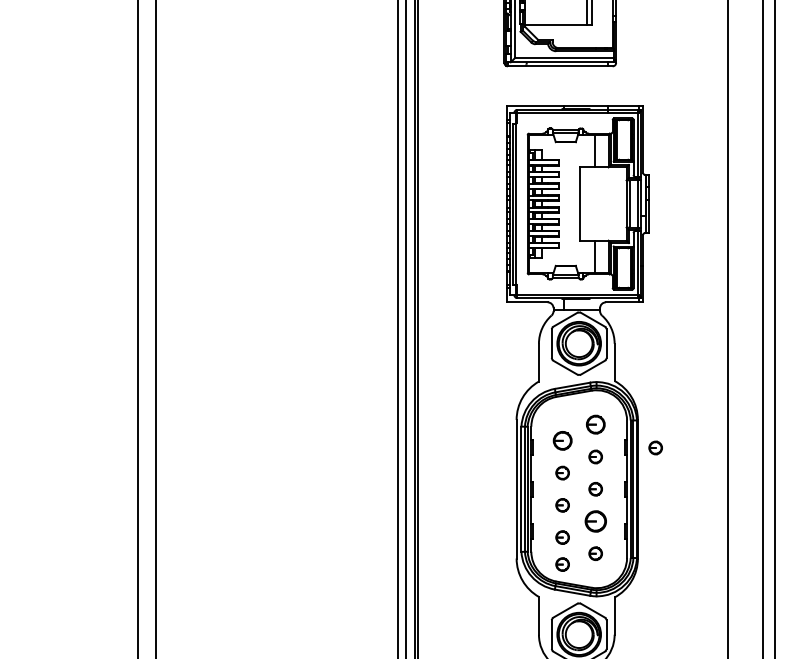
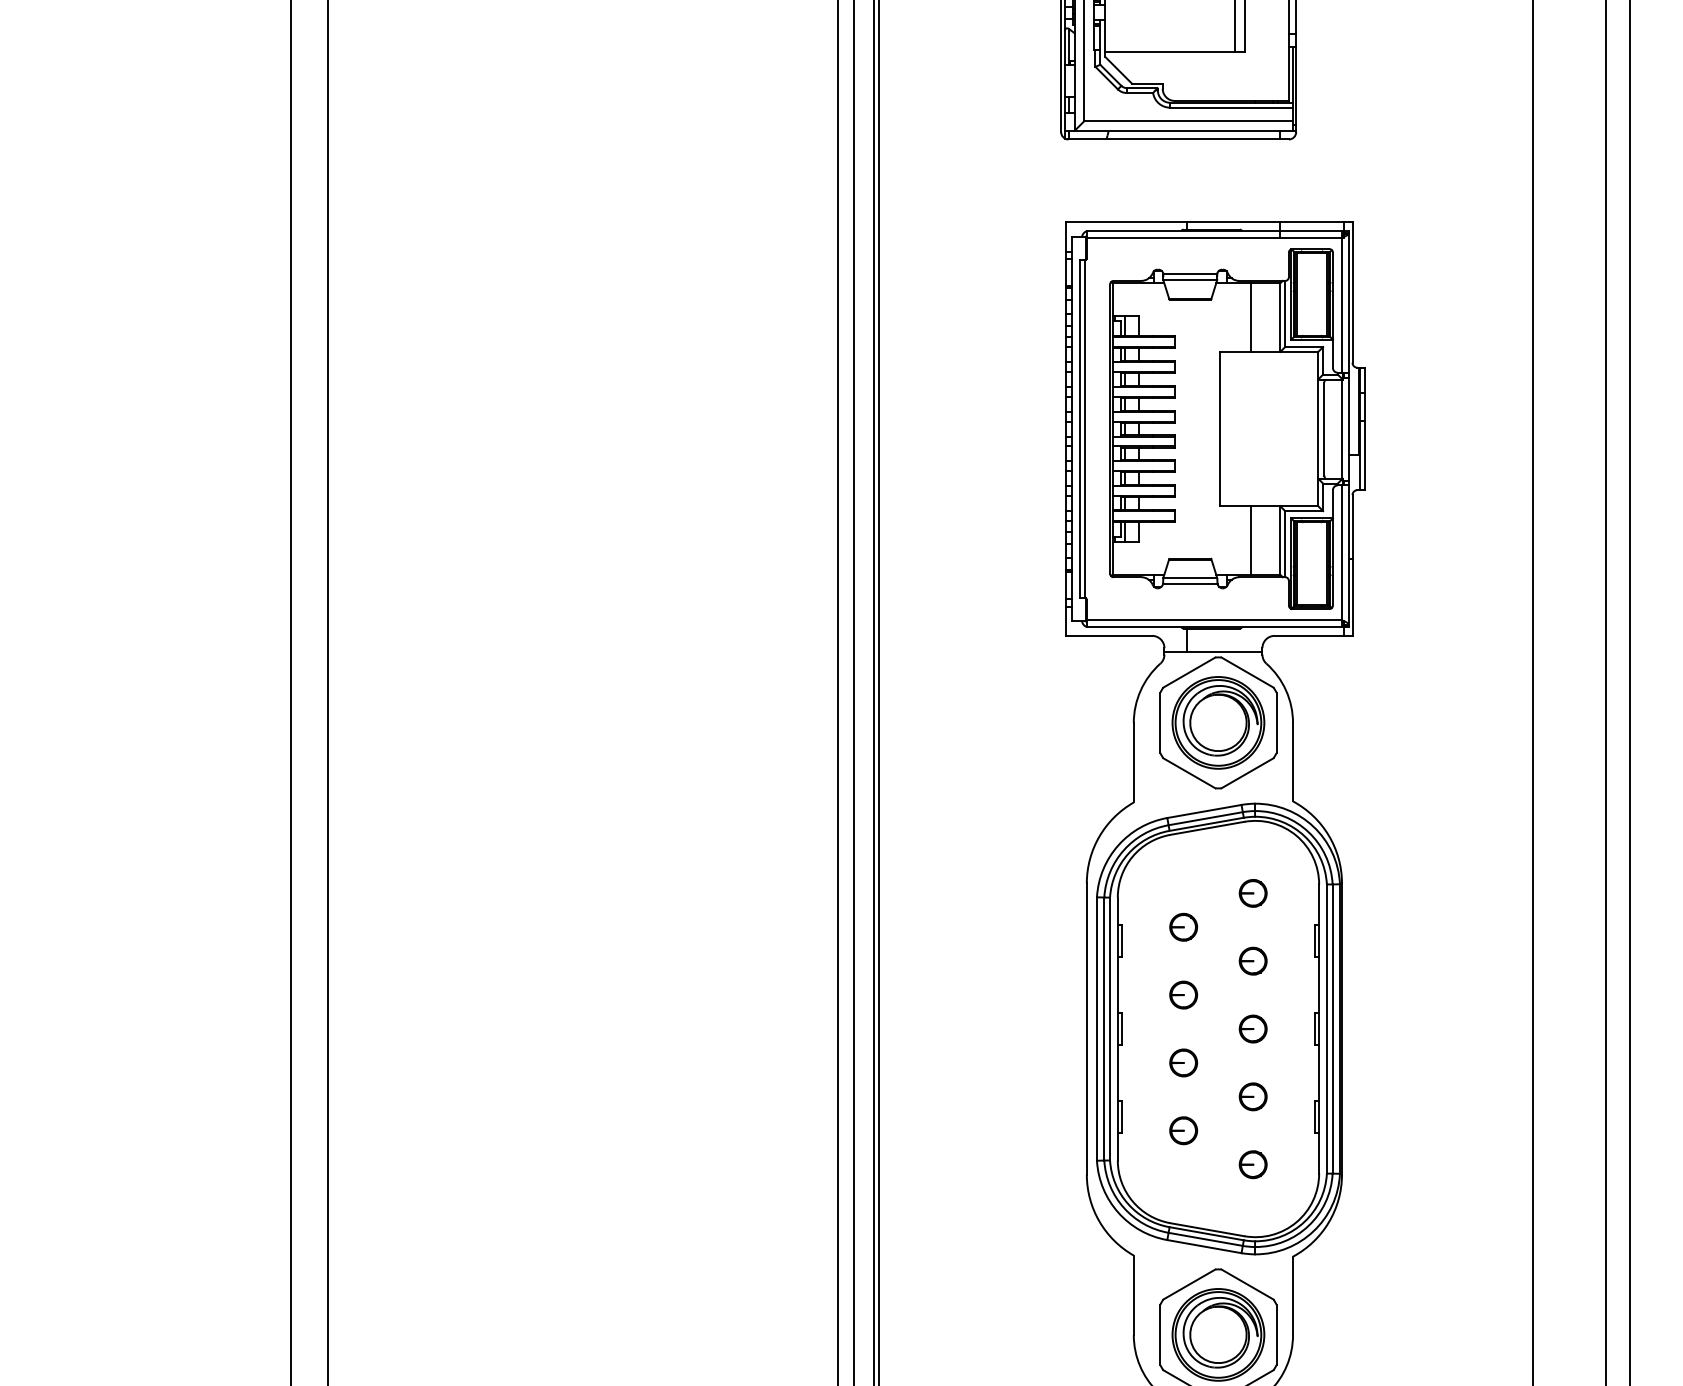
part: (595, 424) -> (1252, 892), size x0.71
part: (562, 440) -> (1183, 926), size x0.71
part: (655, 447) -> (1378, 941), removed
part: (595, 521) -> (1252, 1096), size x0.62
part: (562, 564) -> (1183, 1187), removed

